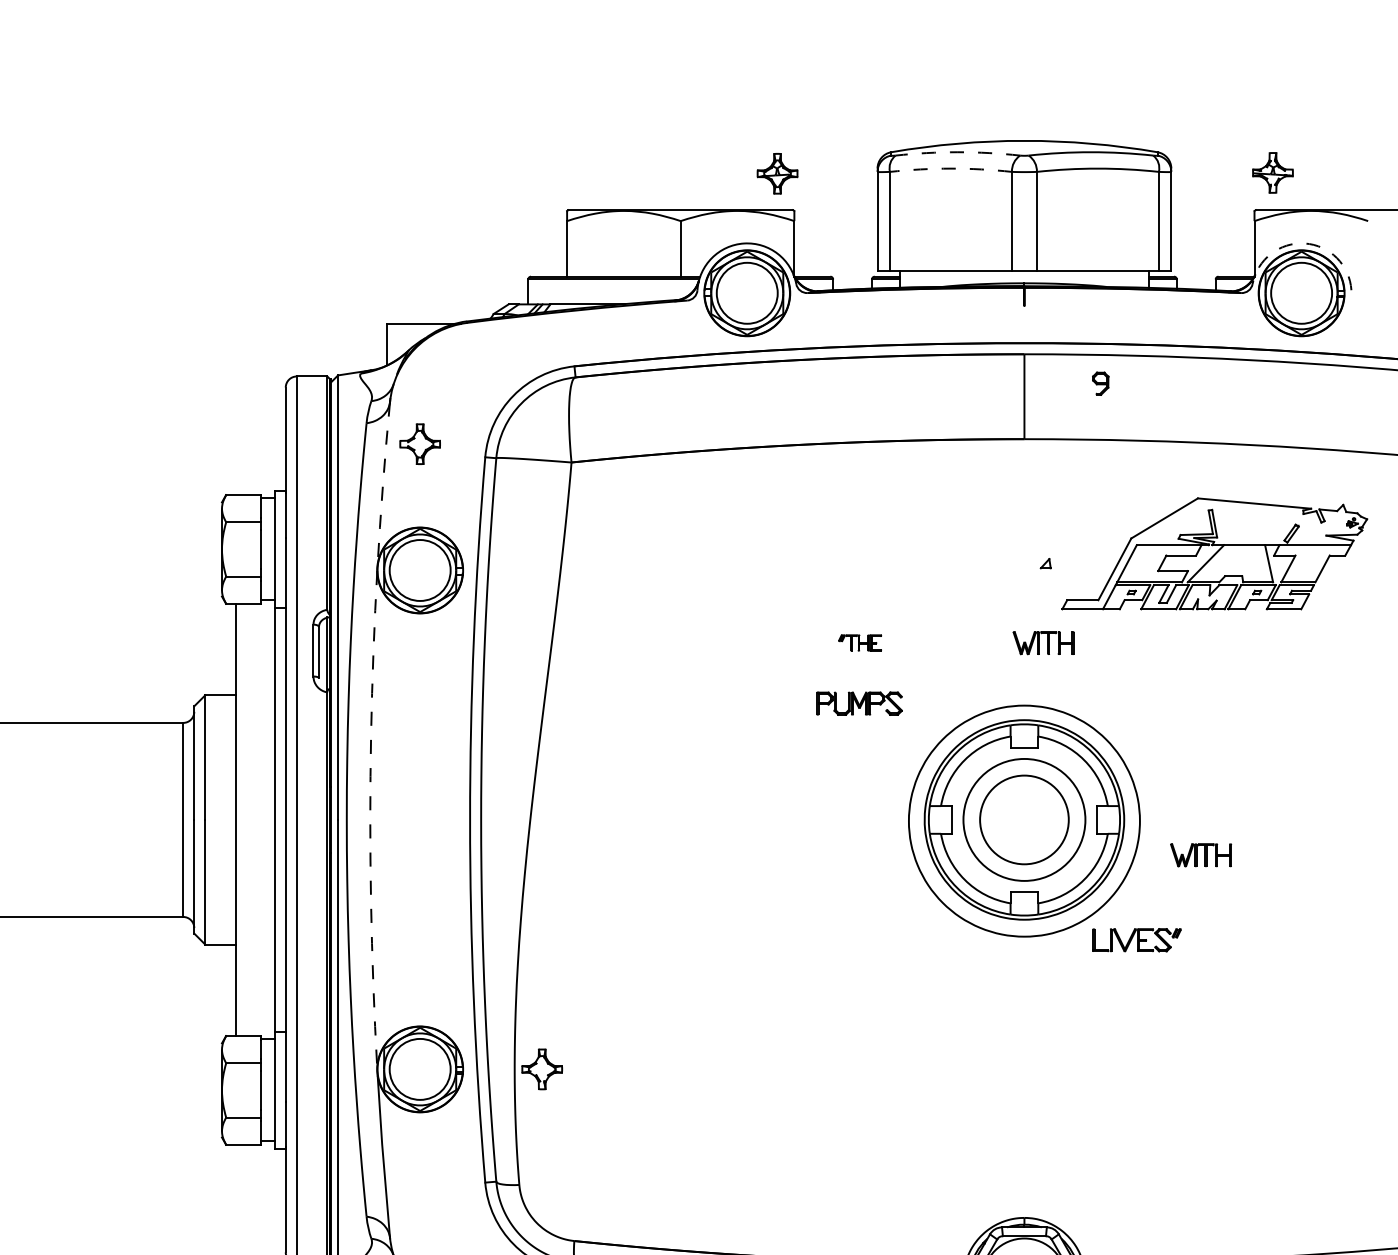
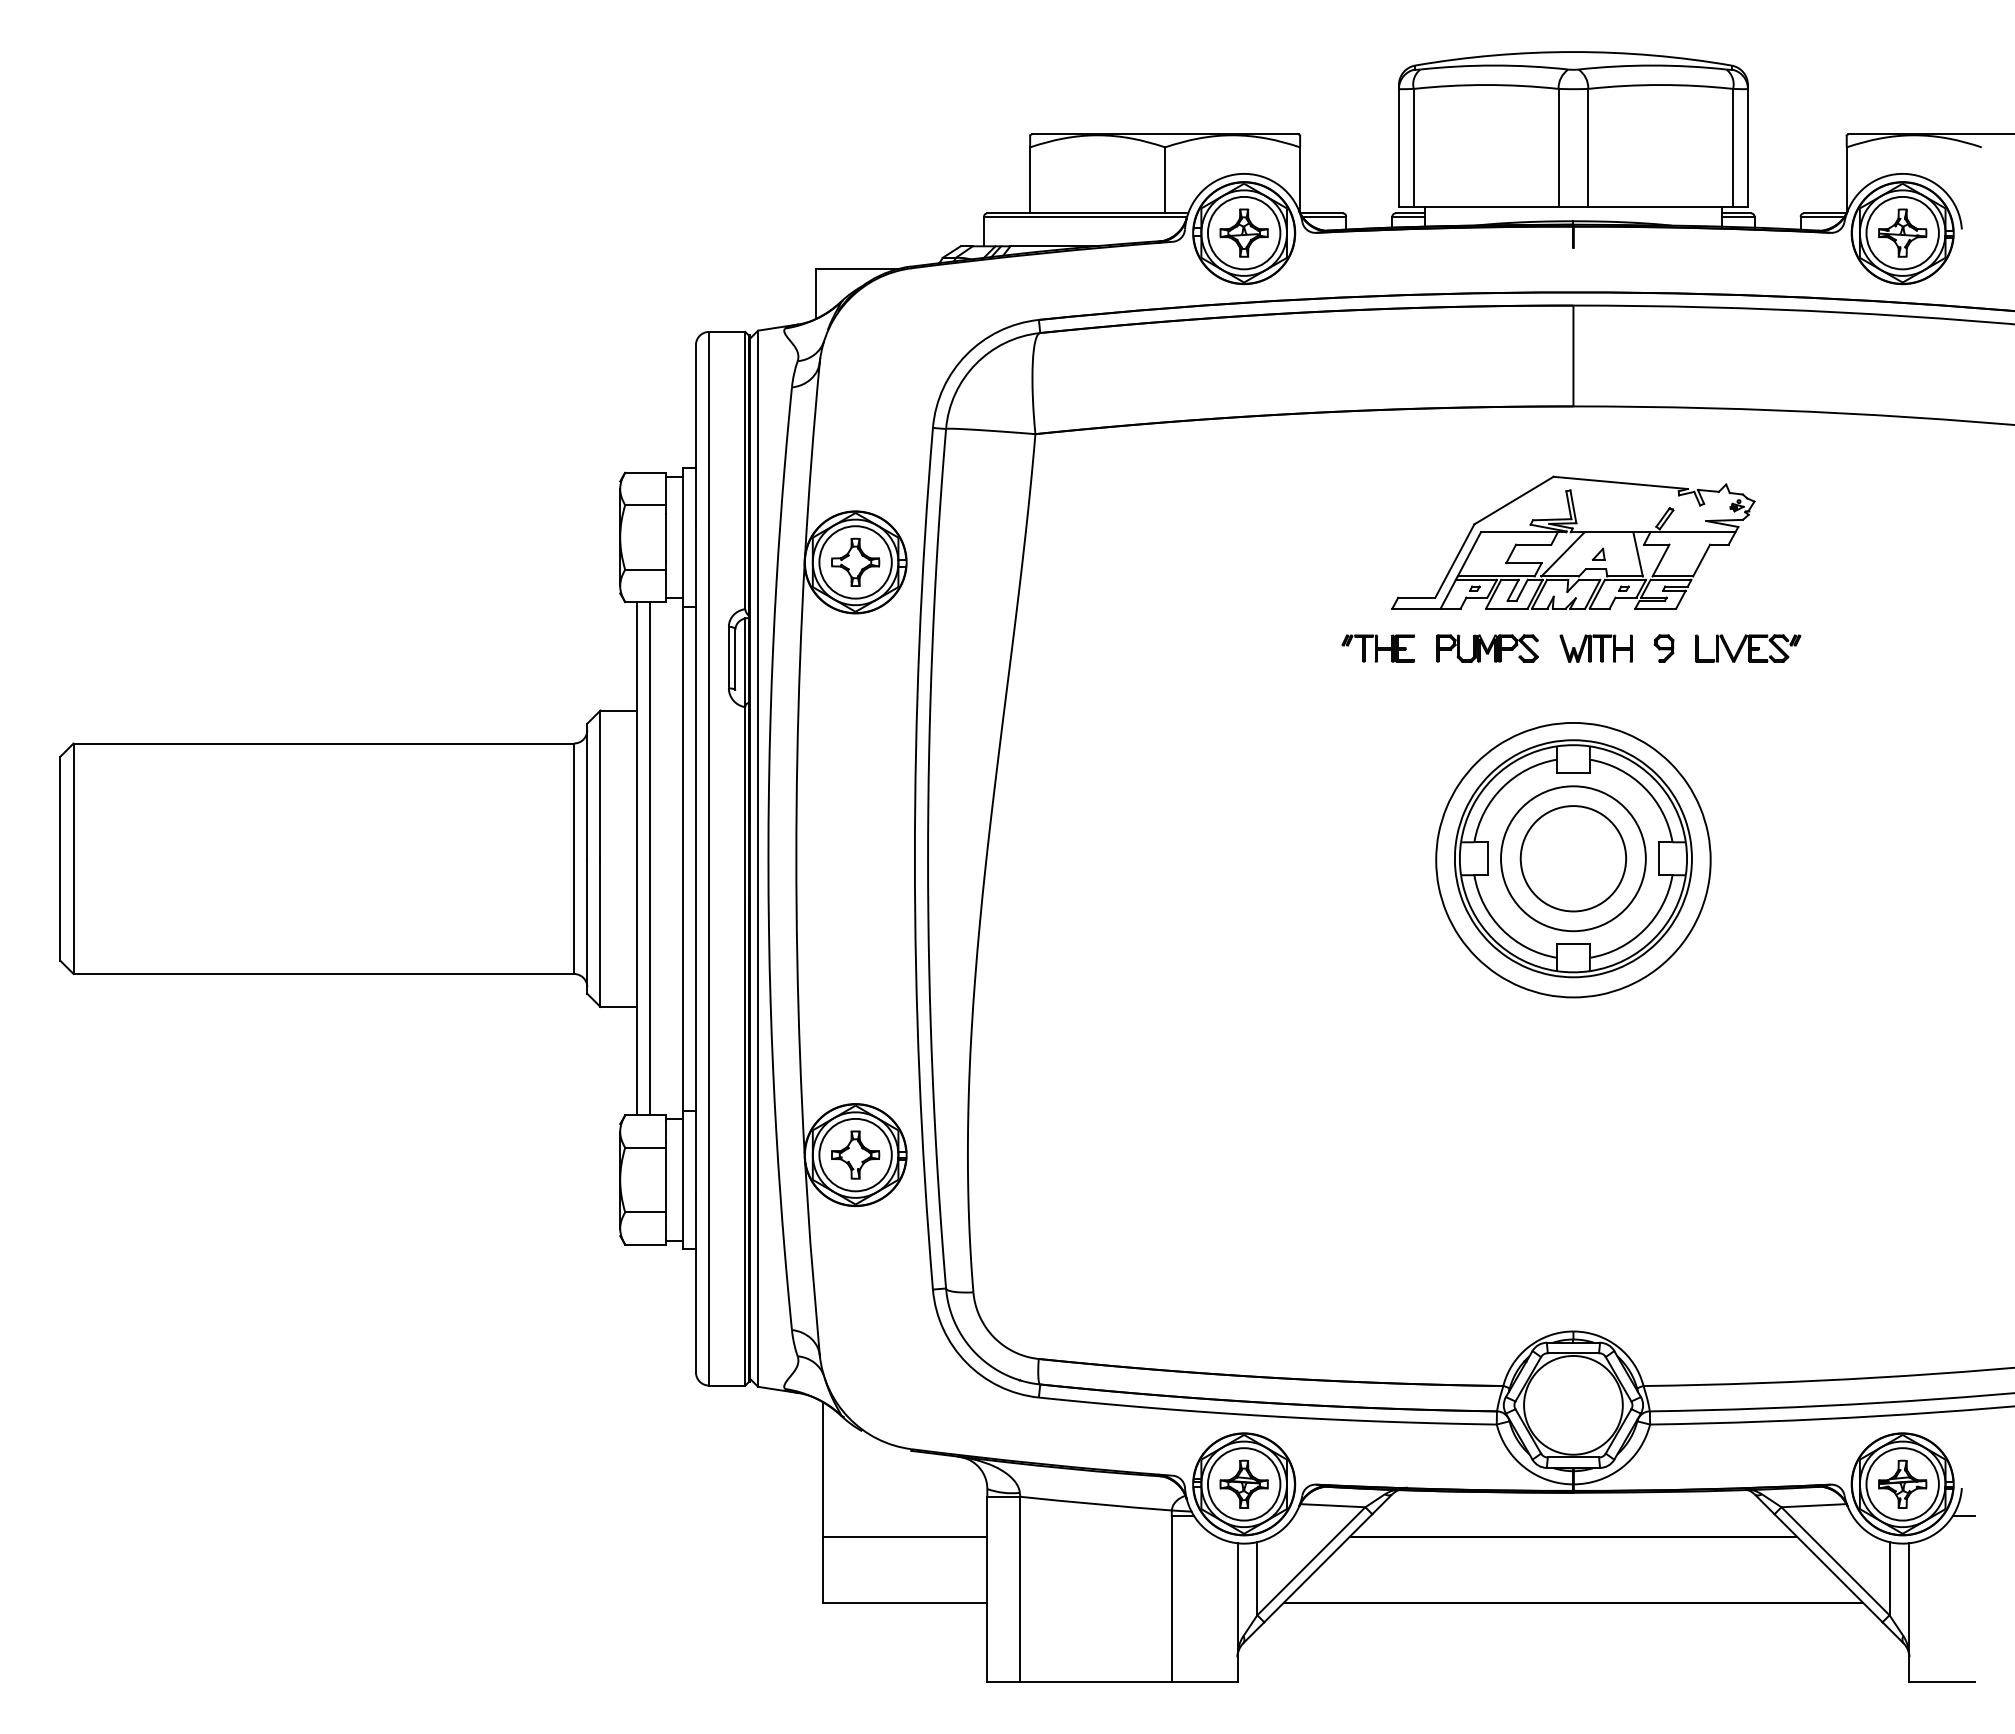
arc: (957, 152) -> (1494, 65), dashed -> solid
arc: (951, 169) -> (1486, 85), dashed -> solid
part: (1272, 172) -> (1902, 232), moved
part: (777, 173) -> (1243, 232), moved
arc: (1304, 243) -> (1906, 174), dashed -> solid
part: (1100, 383) -> (1663, 648), moved
part: (420, 443) -> (855, 561), moved
part: (1214, 553) -> (1573, 542), moved
part: (859, 642) -> (1377, 648), size x1.43
part: (859, 703) -> (1487, 648), moved
arc: (371, 734) -> (797, 757), dashed -> solid
line: (246, 819) -> (649, 858), added
part: (1200, 855) -> (1782, 900), removed
part: (1137, 940) -> (1748, 648), moved
part: (542, 1068) -> (855, 1154), moved

